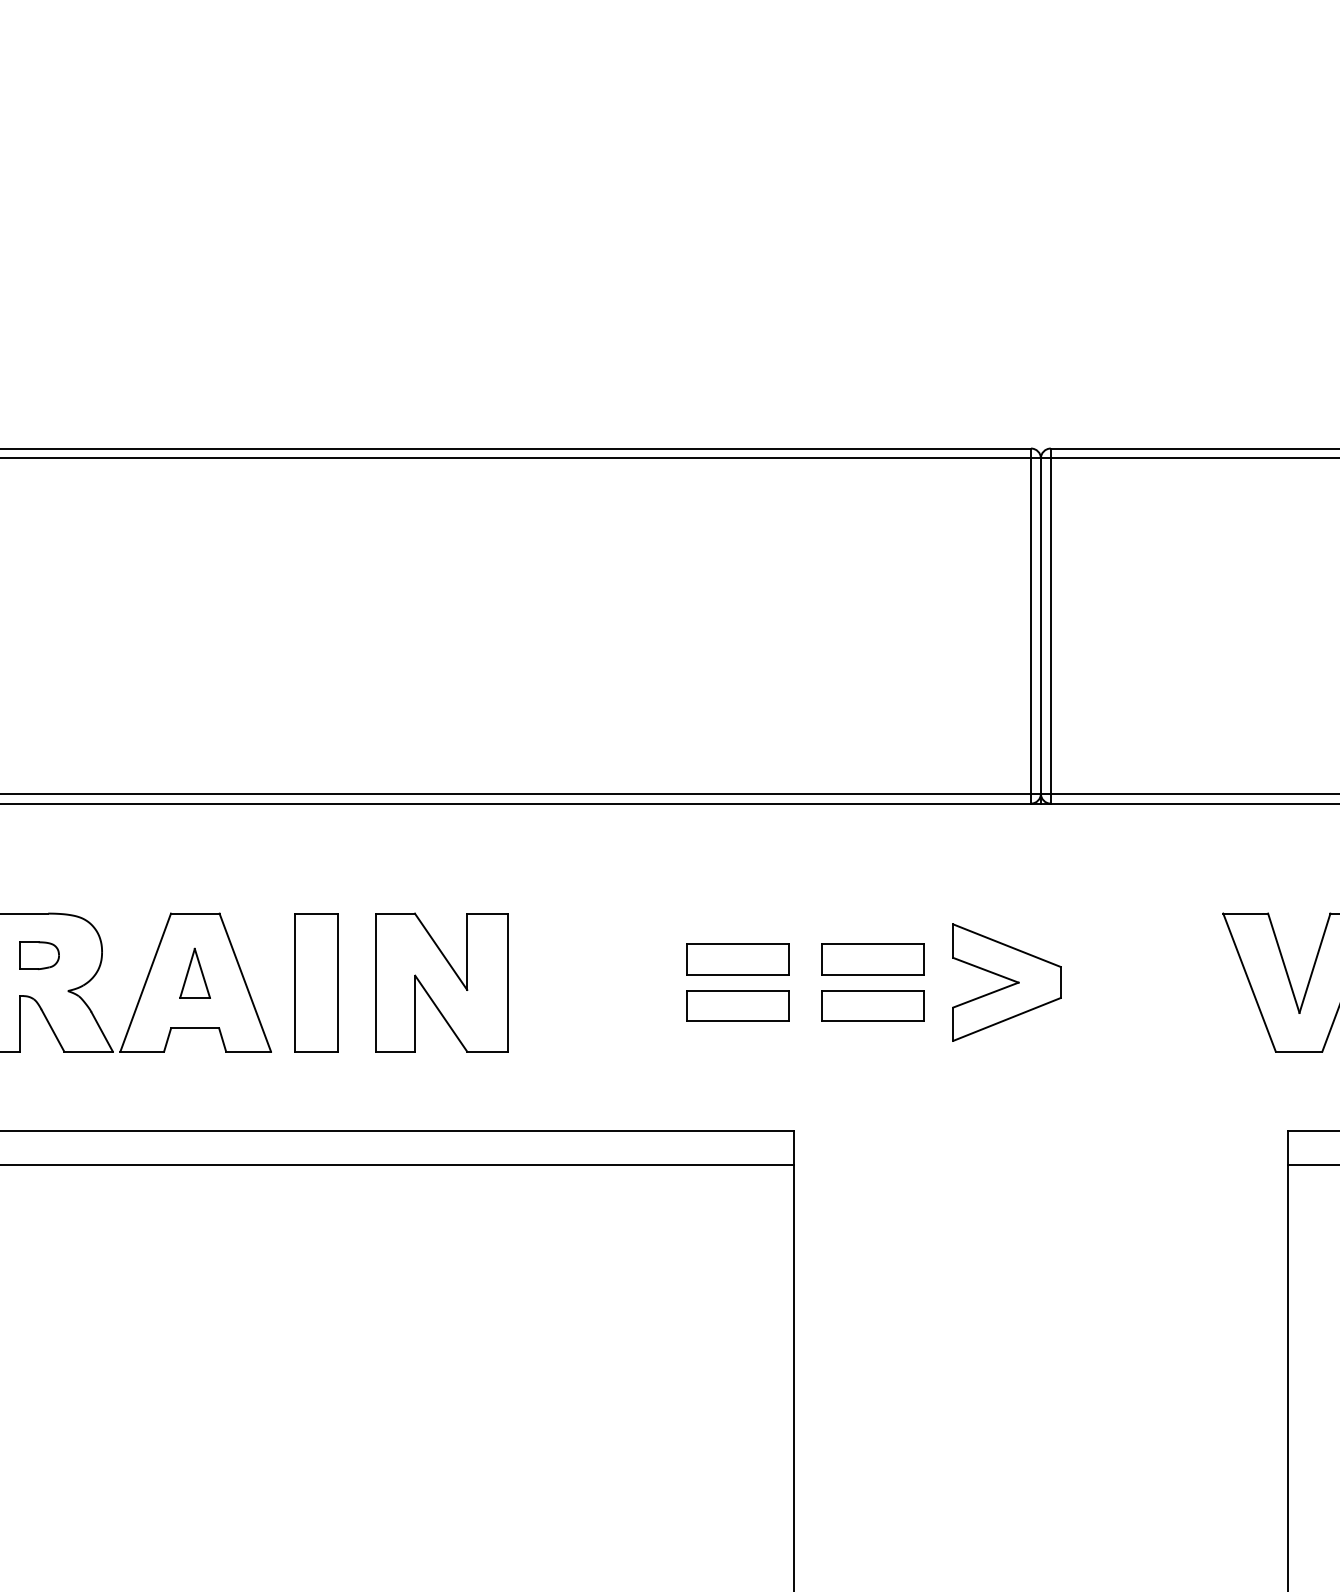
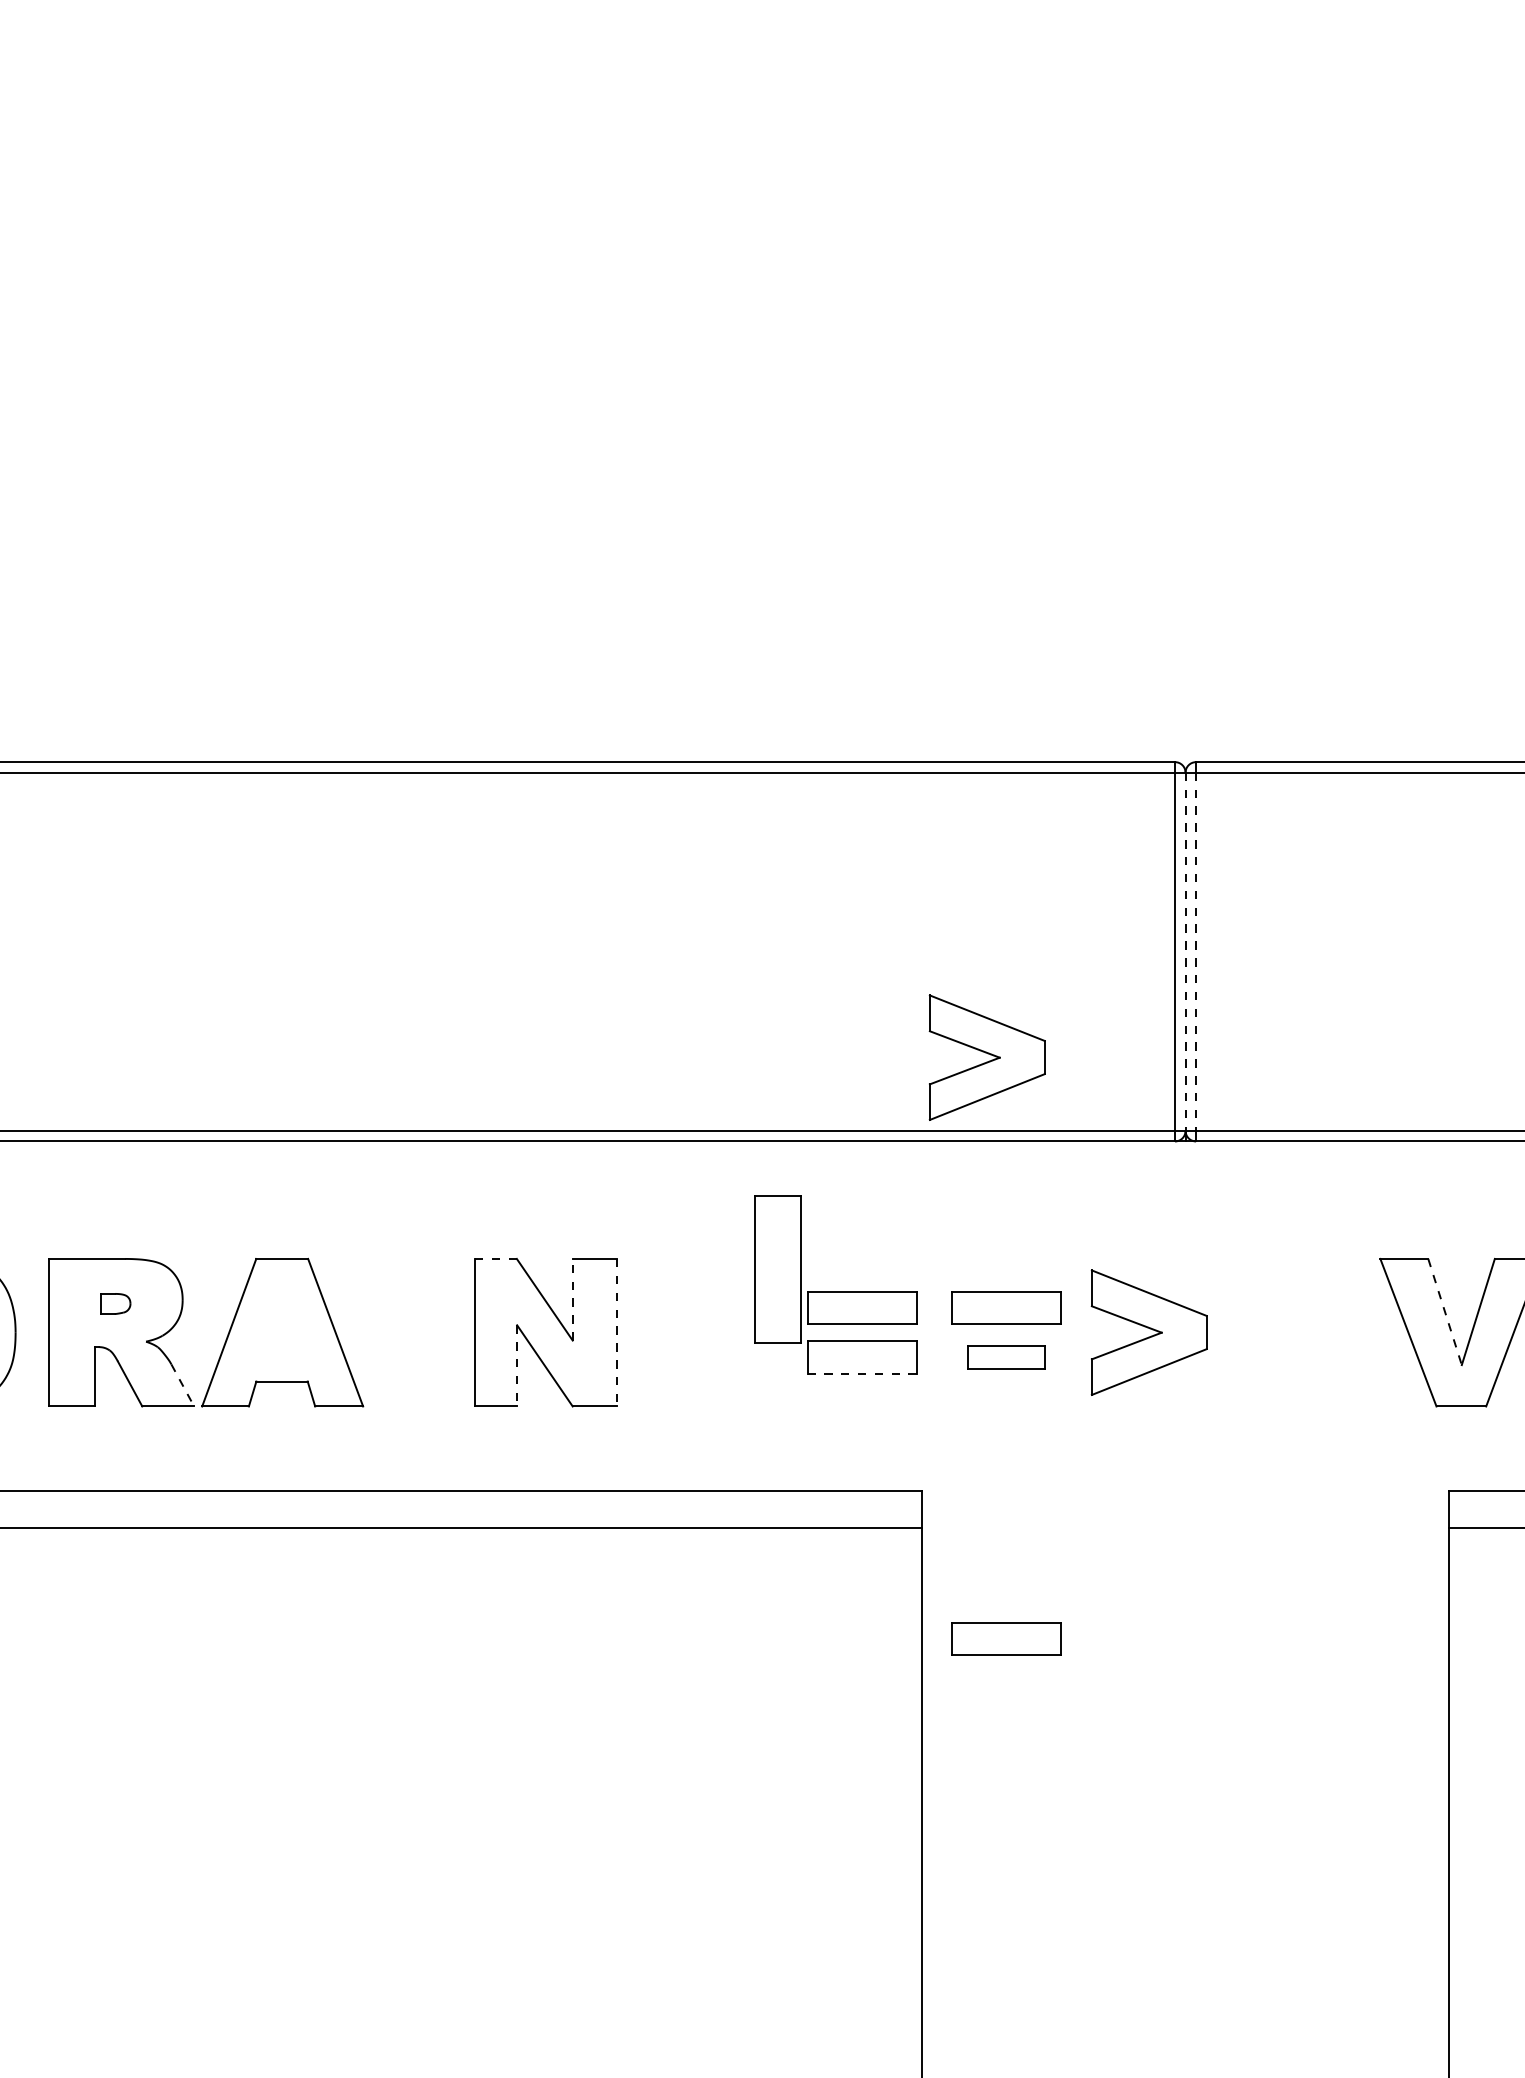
line: (1040, 626) -> (1185, 952), solid -> dashed
line: (1051, 626) -> (1196, 952), solid -> dashed
part: (854, 725) -> (986, 1057), added
line: (394, 913) -> (495, 1258), solid -> dashed
line: (467, 951) -> (572, 1299), solid -> dashed
part: (39, 955) -> (115, 1303), size x0.7
line: (1284, 963) -> (1445, 1312), solid -> dashed
part: (194, 973) -> (281, 1322), removed
part: (315, 982) -> (777, 1269), moved
line: (508, 982) -> (616, 1332), solid -> dashed
part: (873, 1005) -> (1006, 1357), size x0.7
line: (415, 1013) -> (517, 1365), solid -> dashed
line: (738, 1020) -> (862, 1373), solid -> dashed
line: (101, 1032) -> (182, 1385), solid -> dashed
part: (873, 1268) -> (1006, 1638), added

